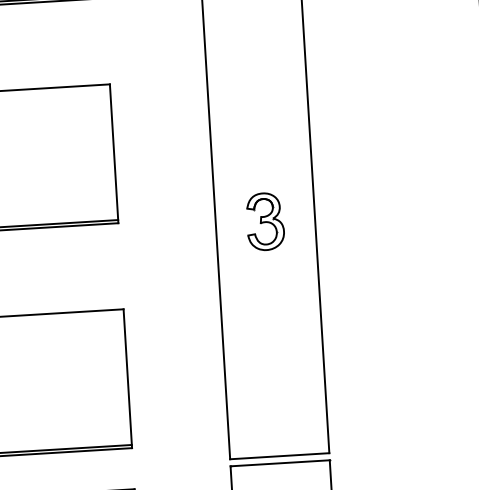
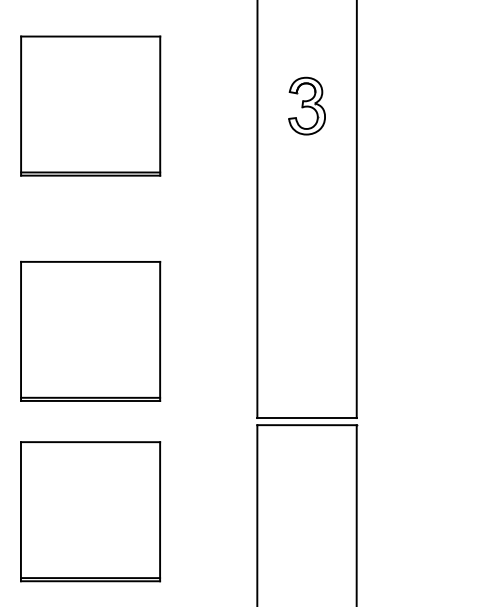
part: (264, 221) -> (306, 105), moved

